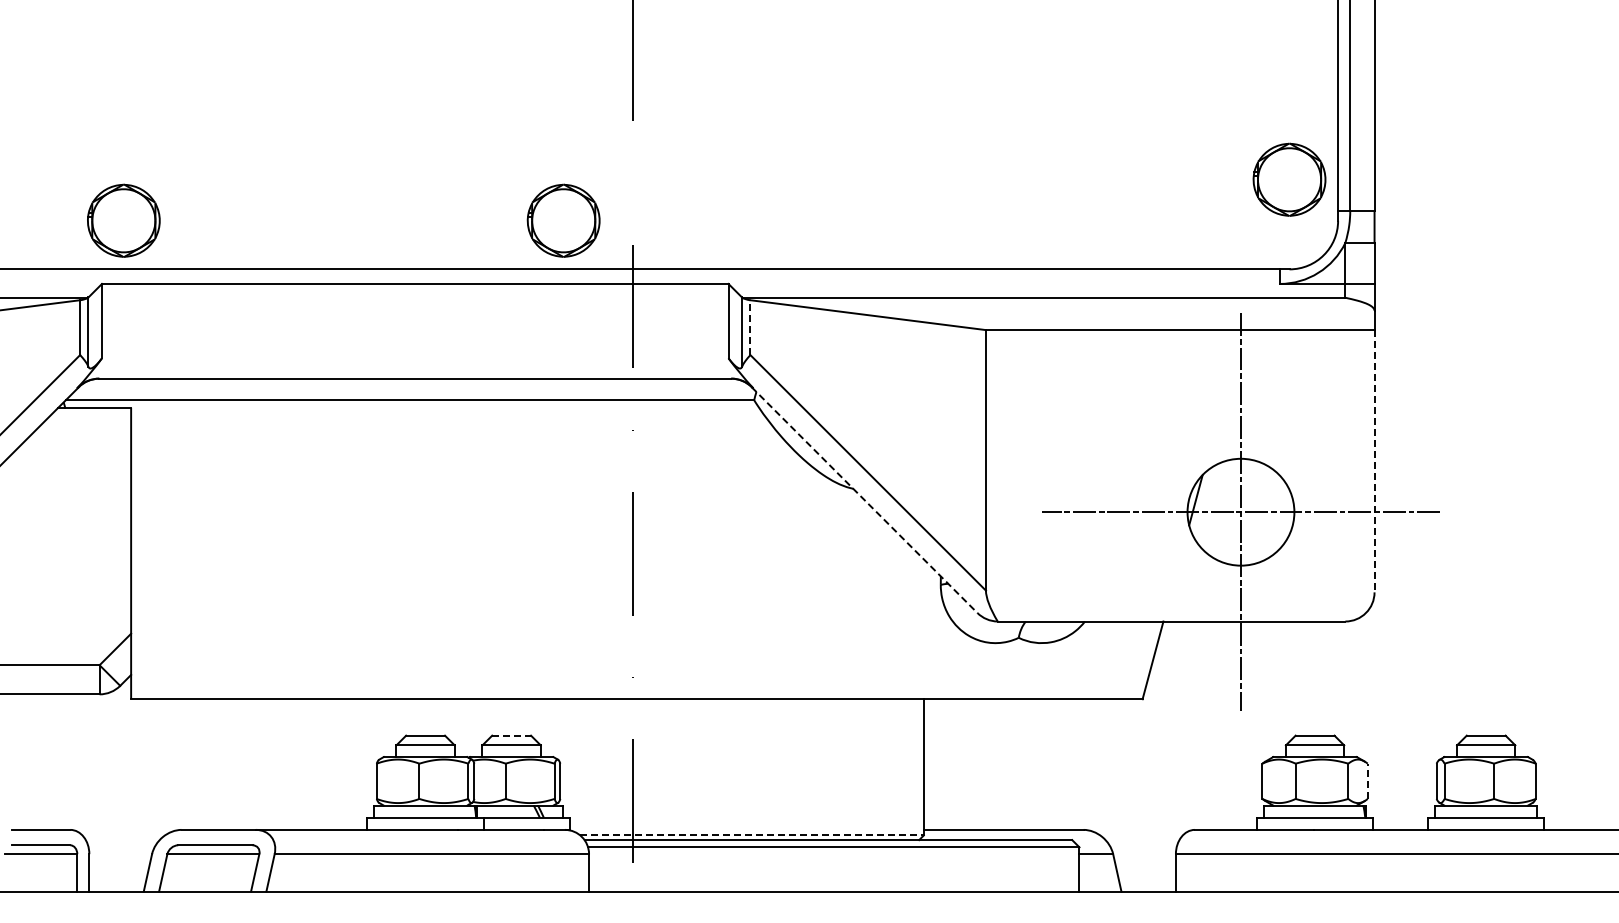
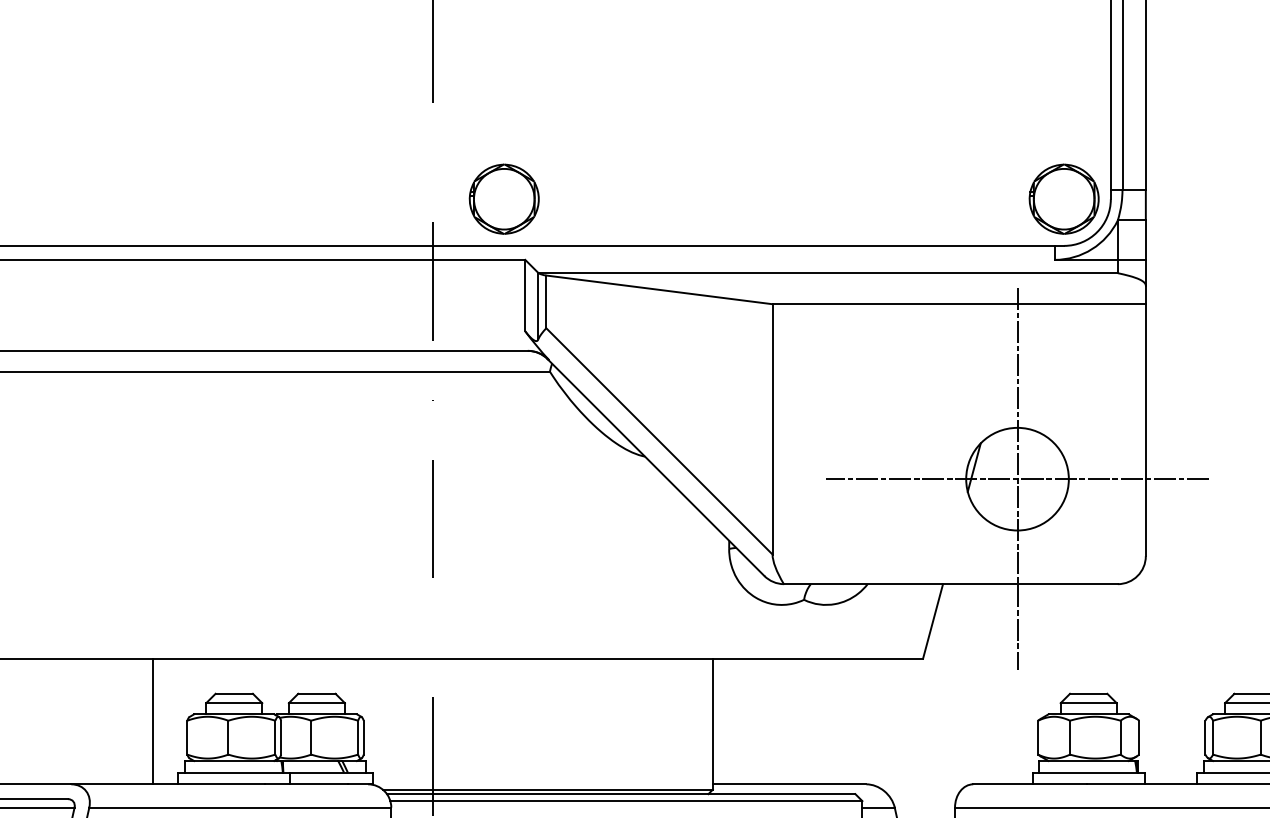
part: (1289, 179) -> (1064, 198), moved
part: (563, 220) -> (504, 198), moved
line: (750, 327) -> (546, 301), dashed -> solid
line: (1374, 461) -> (1145, 430), dashed -> solid
line: (864, 500) -> (655, 467), dashed -> solid
line: (512, 735) -> (317, 693), dashed -> solid
line: (341, 764) -> (153, 721), added
line: (1367, 781) -> (1139, 737), dashed -> solid
line: (752, 835) -> (548, 789), dashed -> solid

